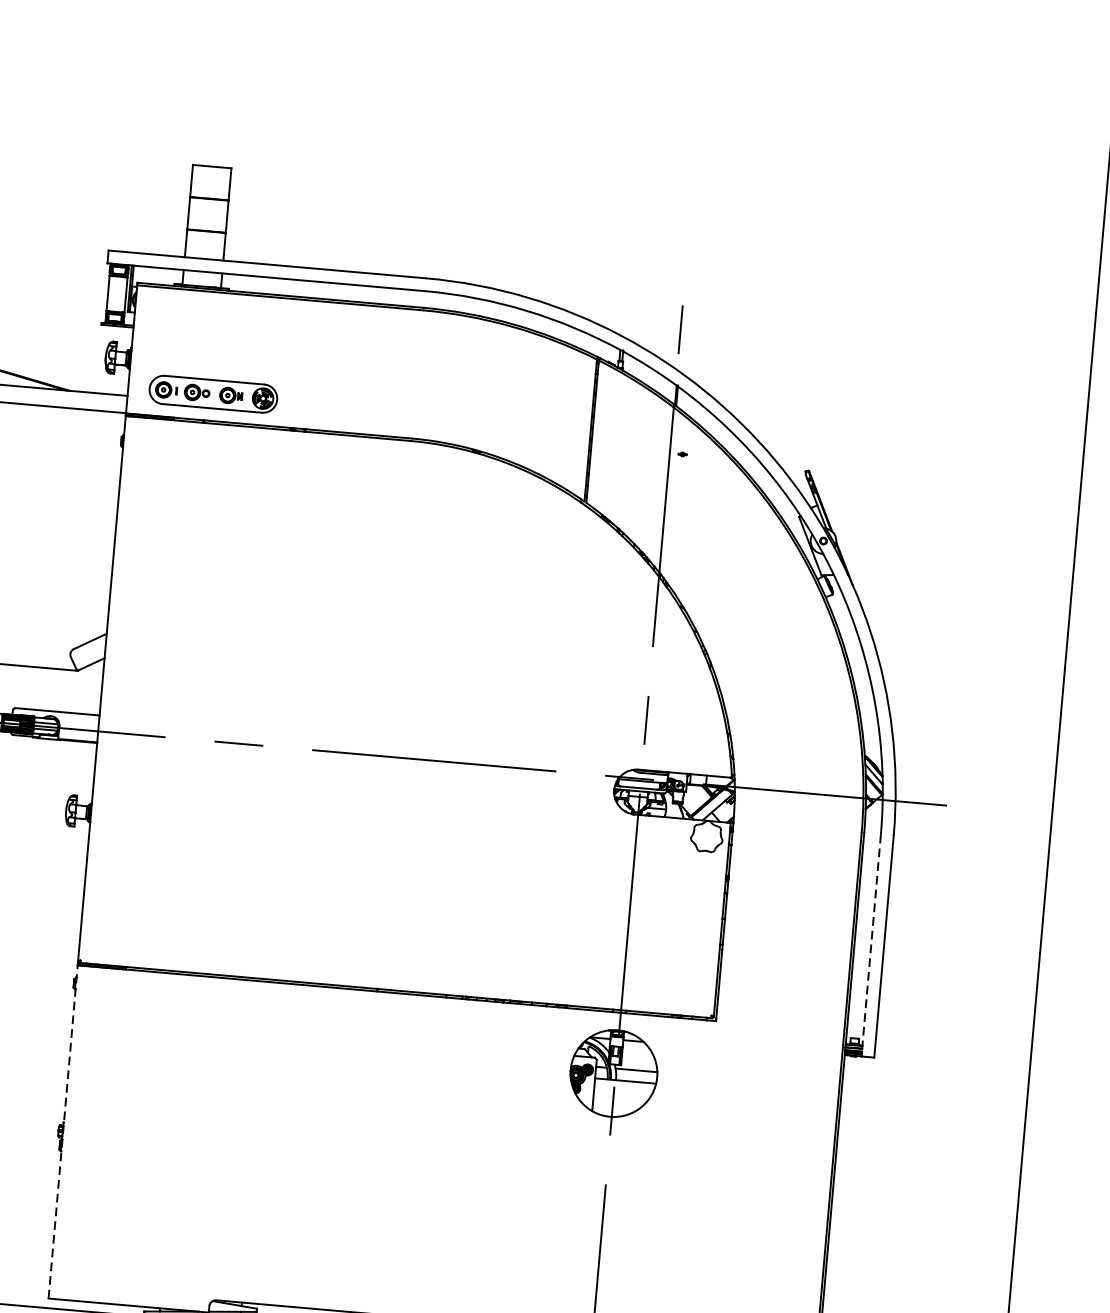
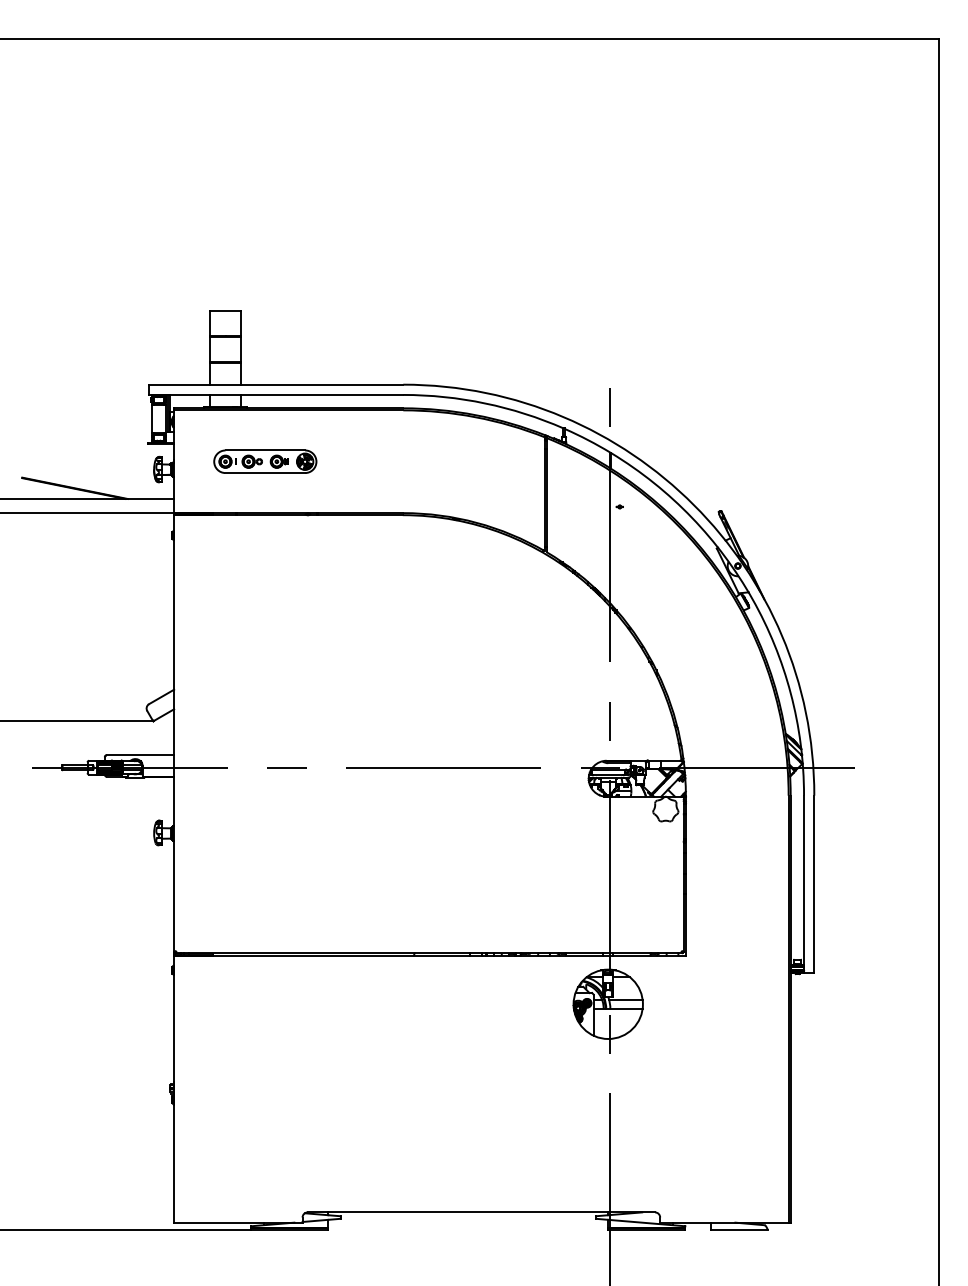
part: (213, 394) -> (265, 461), moved
line: (871, 945) -> (804, 884), dashed -> solid
line: (63, 1132) -> (174, 1089), dashed -> solid

